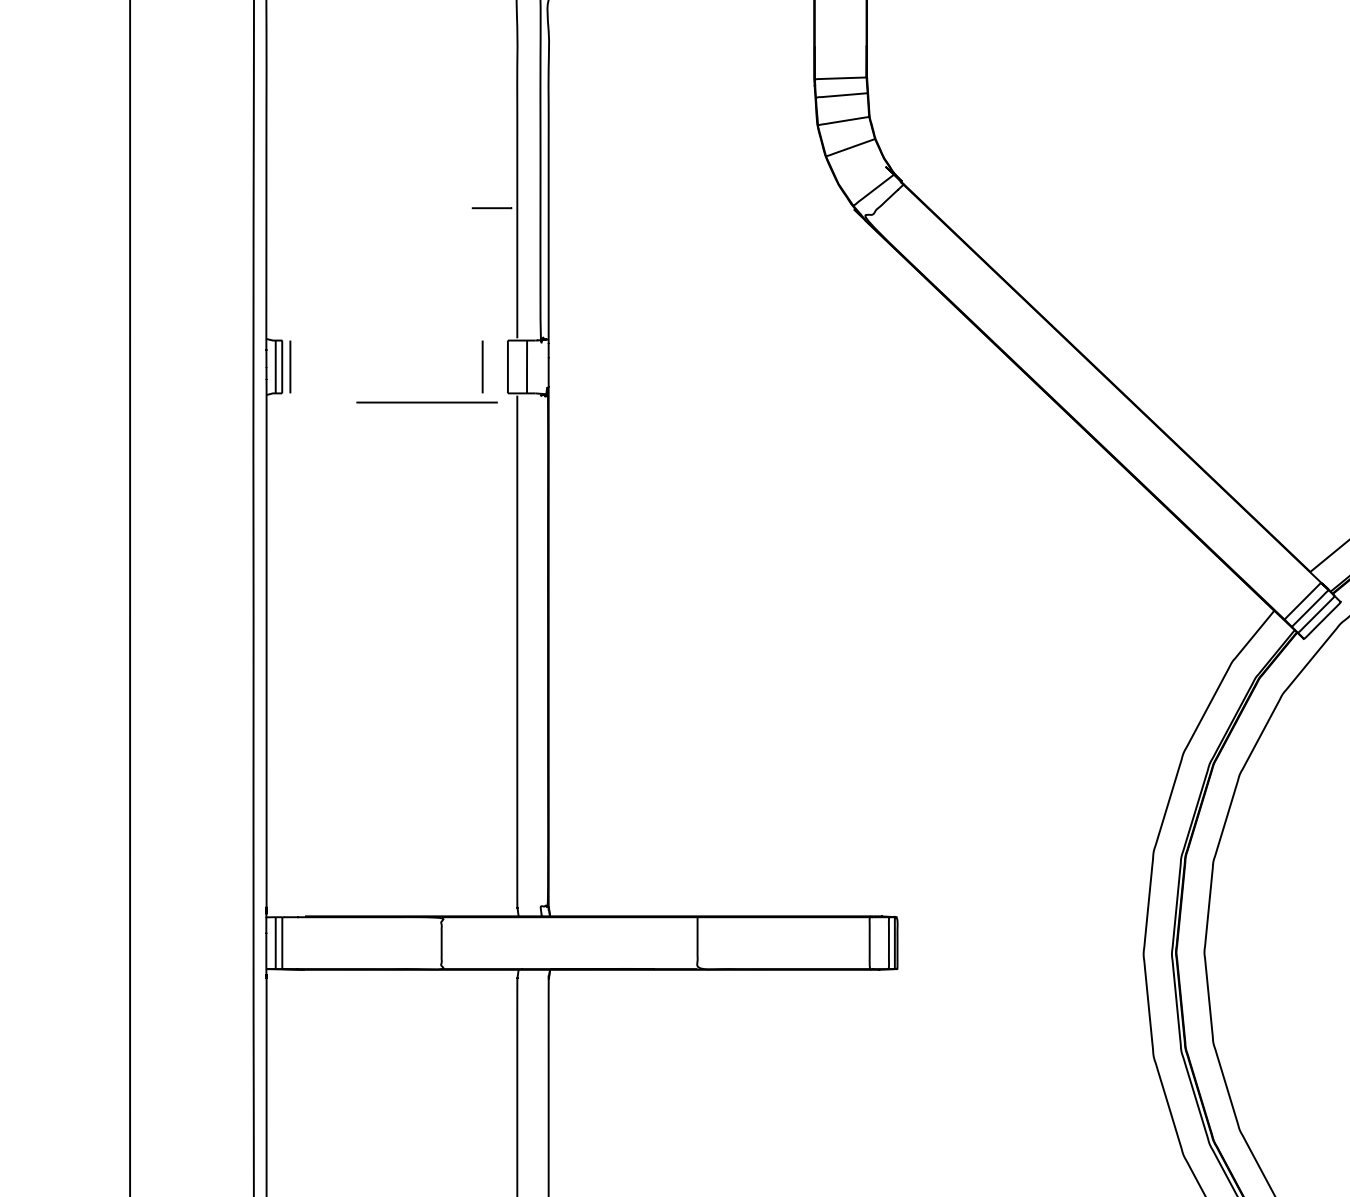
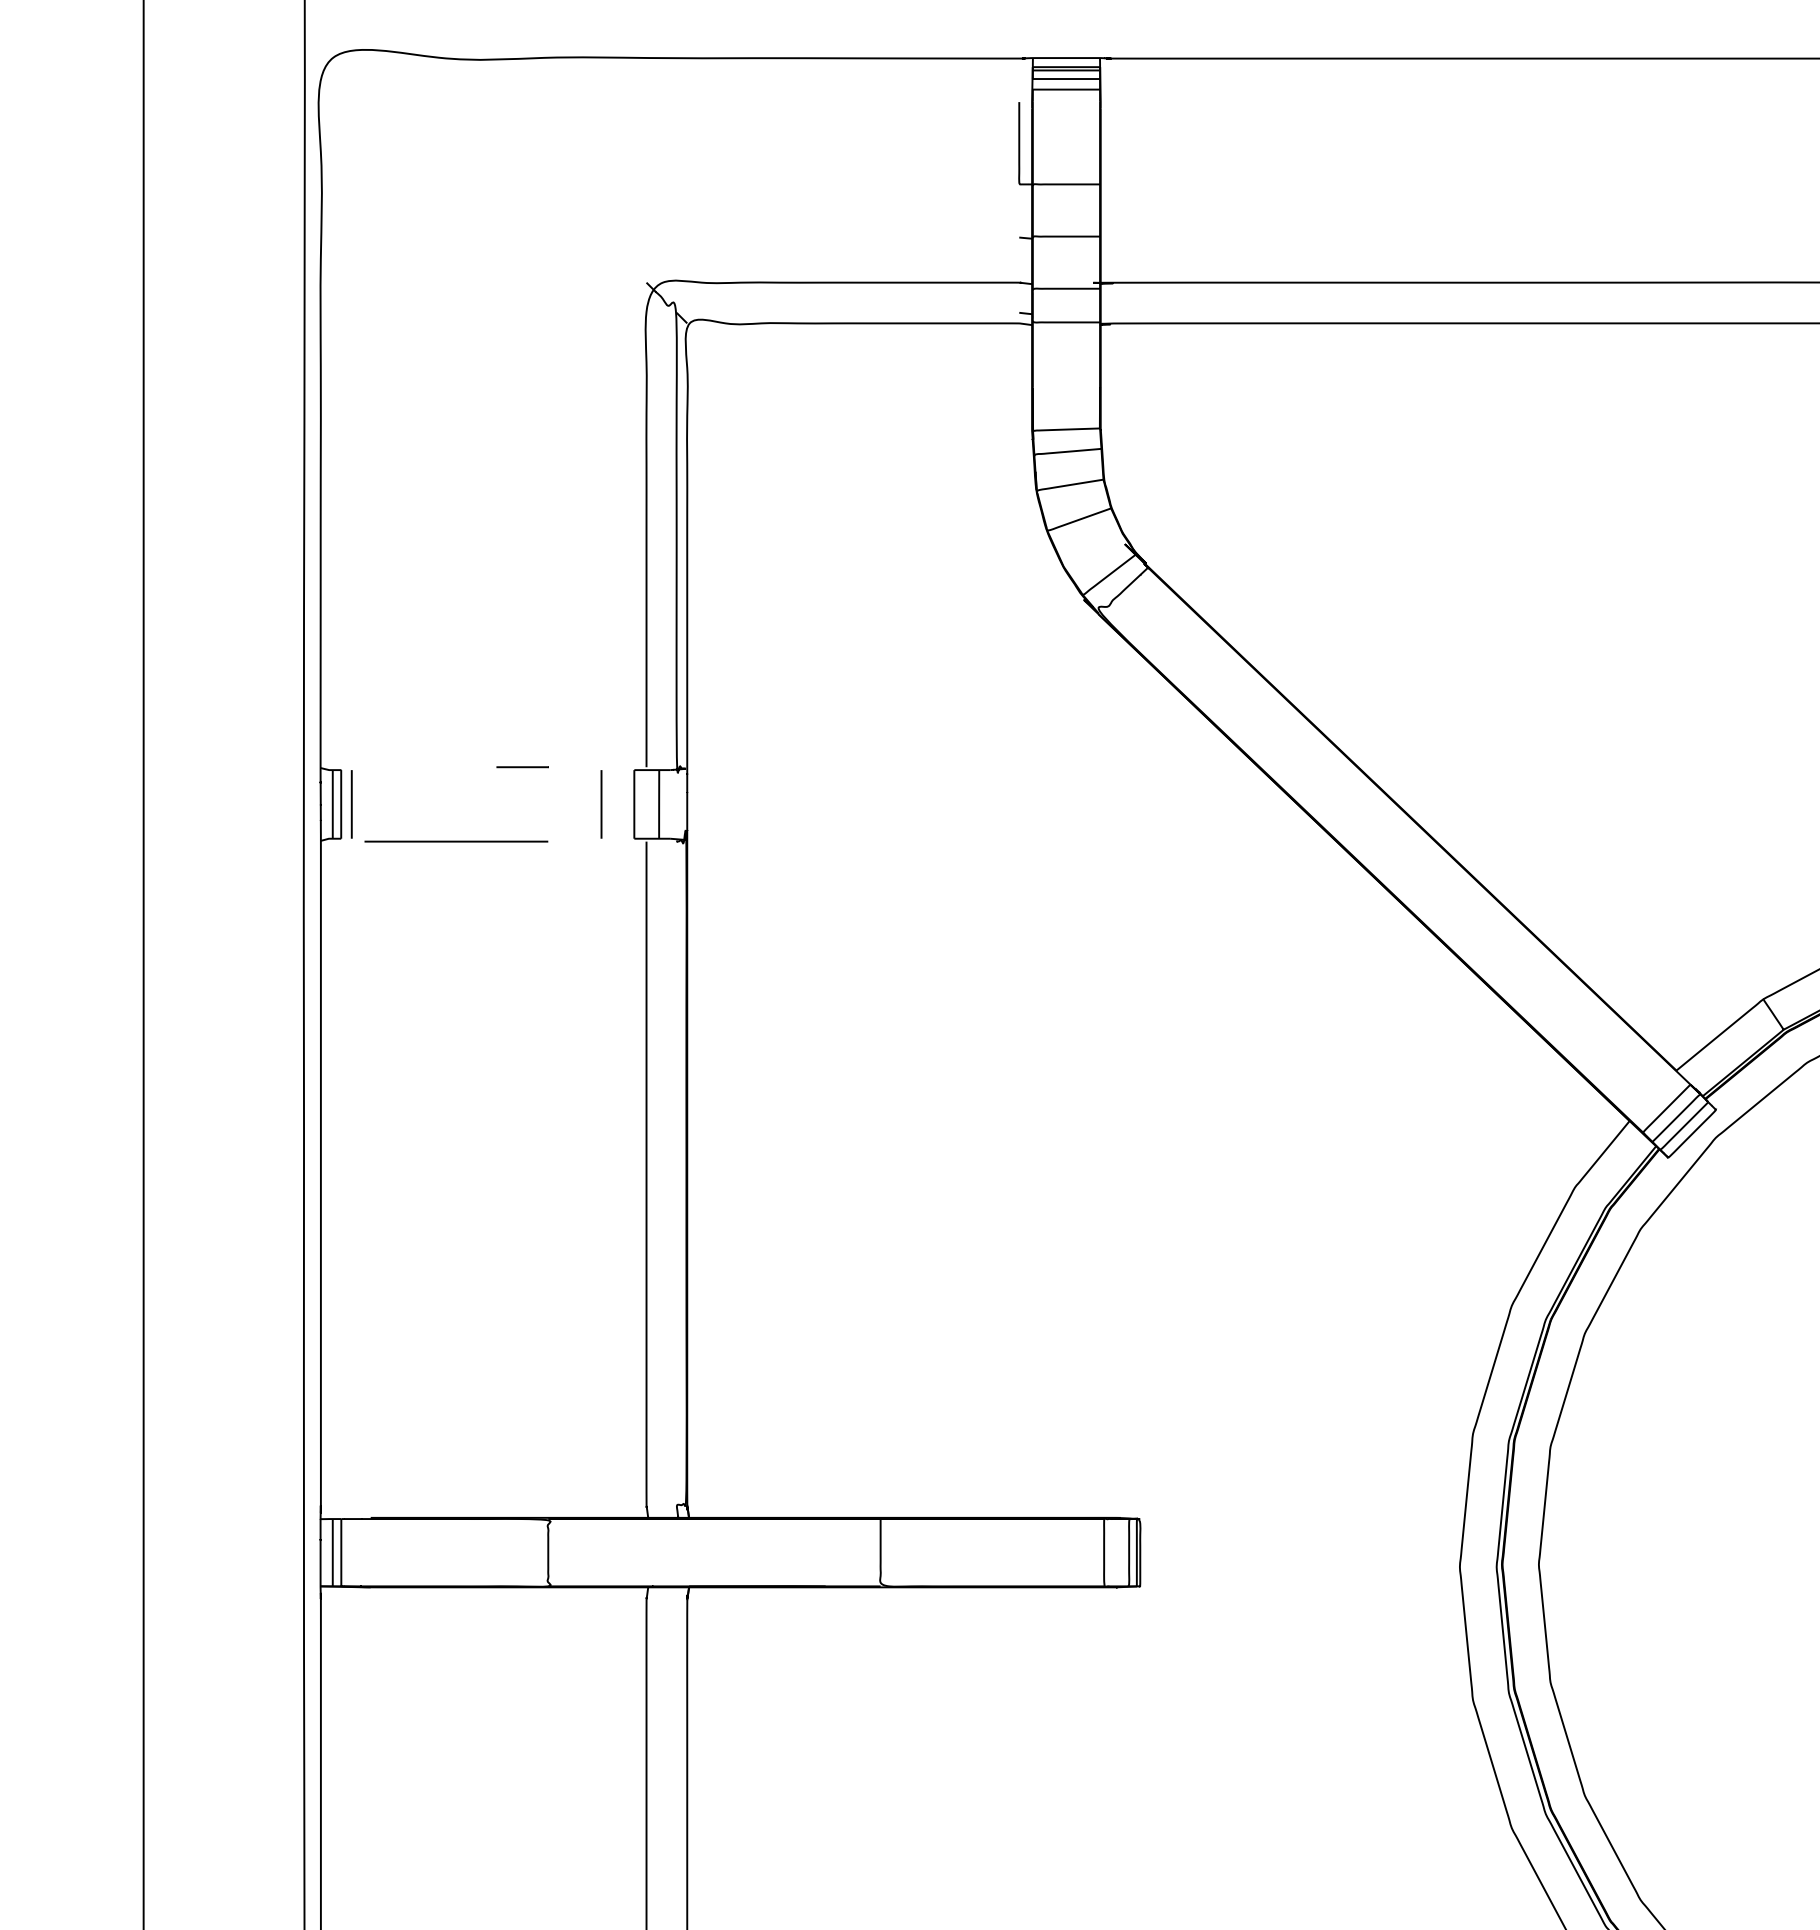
line: (491, 208) -> (522, 767), moved
line: (427, 402) -> (456, 841), moved

